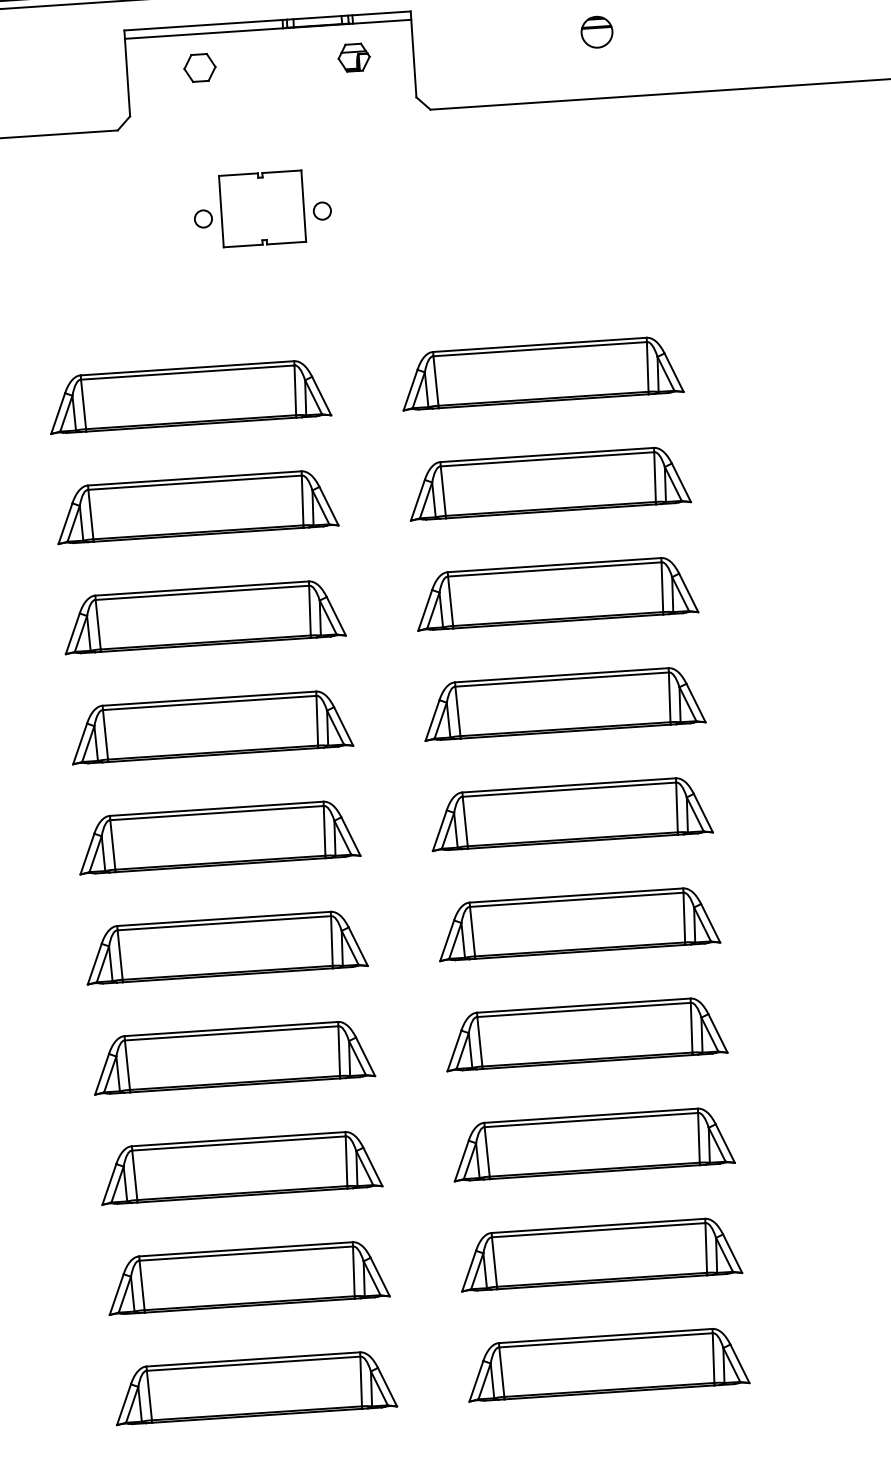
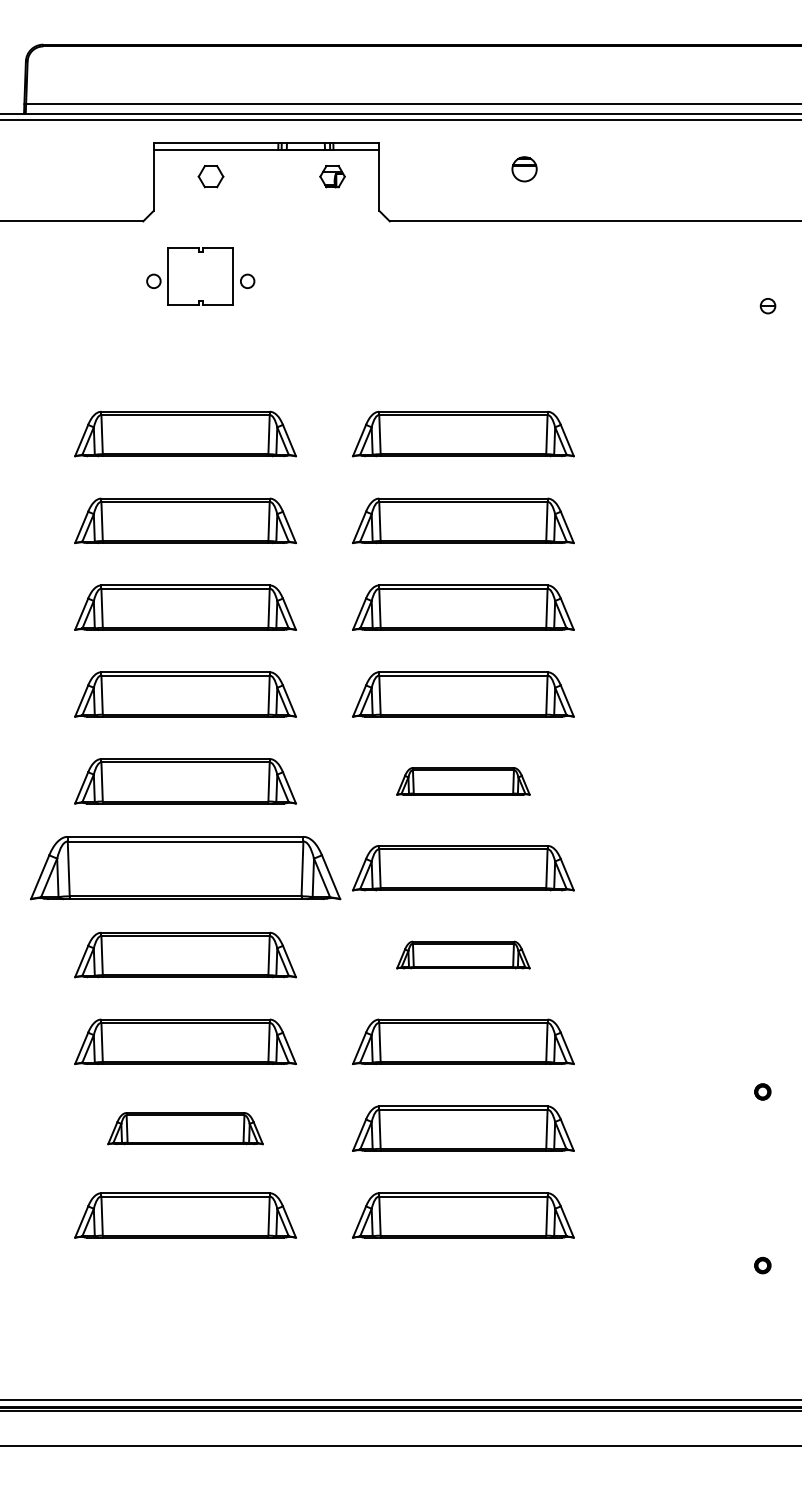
part: (262, 208) -> (200, 276), moved
part: (571, 813) -> (463, 781), size x0.6
part: (225, 947) -> (185, 868), size x1.4
part: (585, 1033) -> (463, 954), size x0.6
part: (247, 1277) -> (185, 1128), size x0.7

